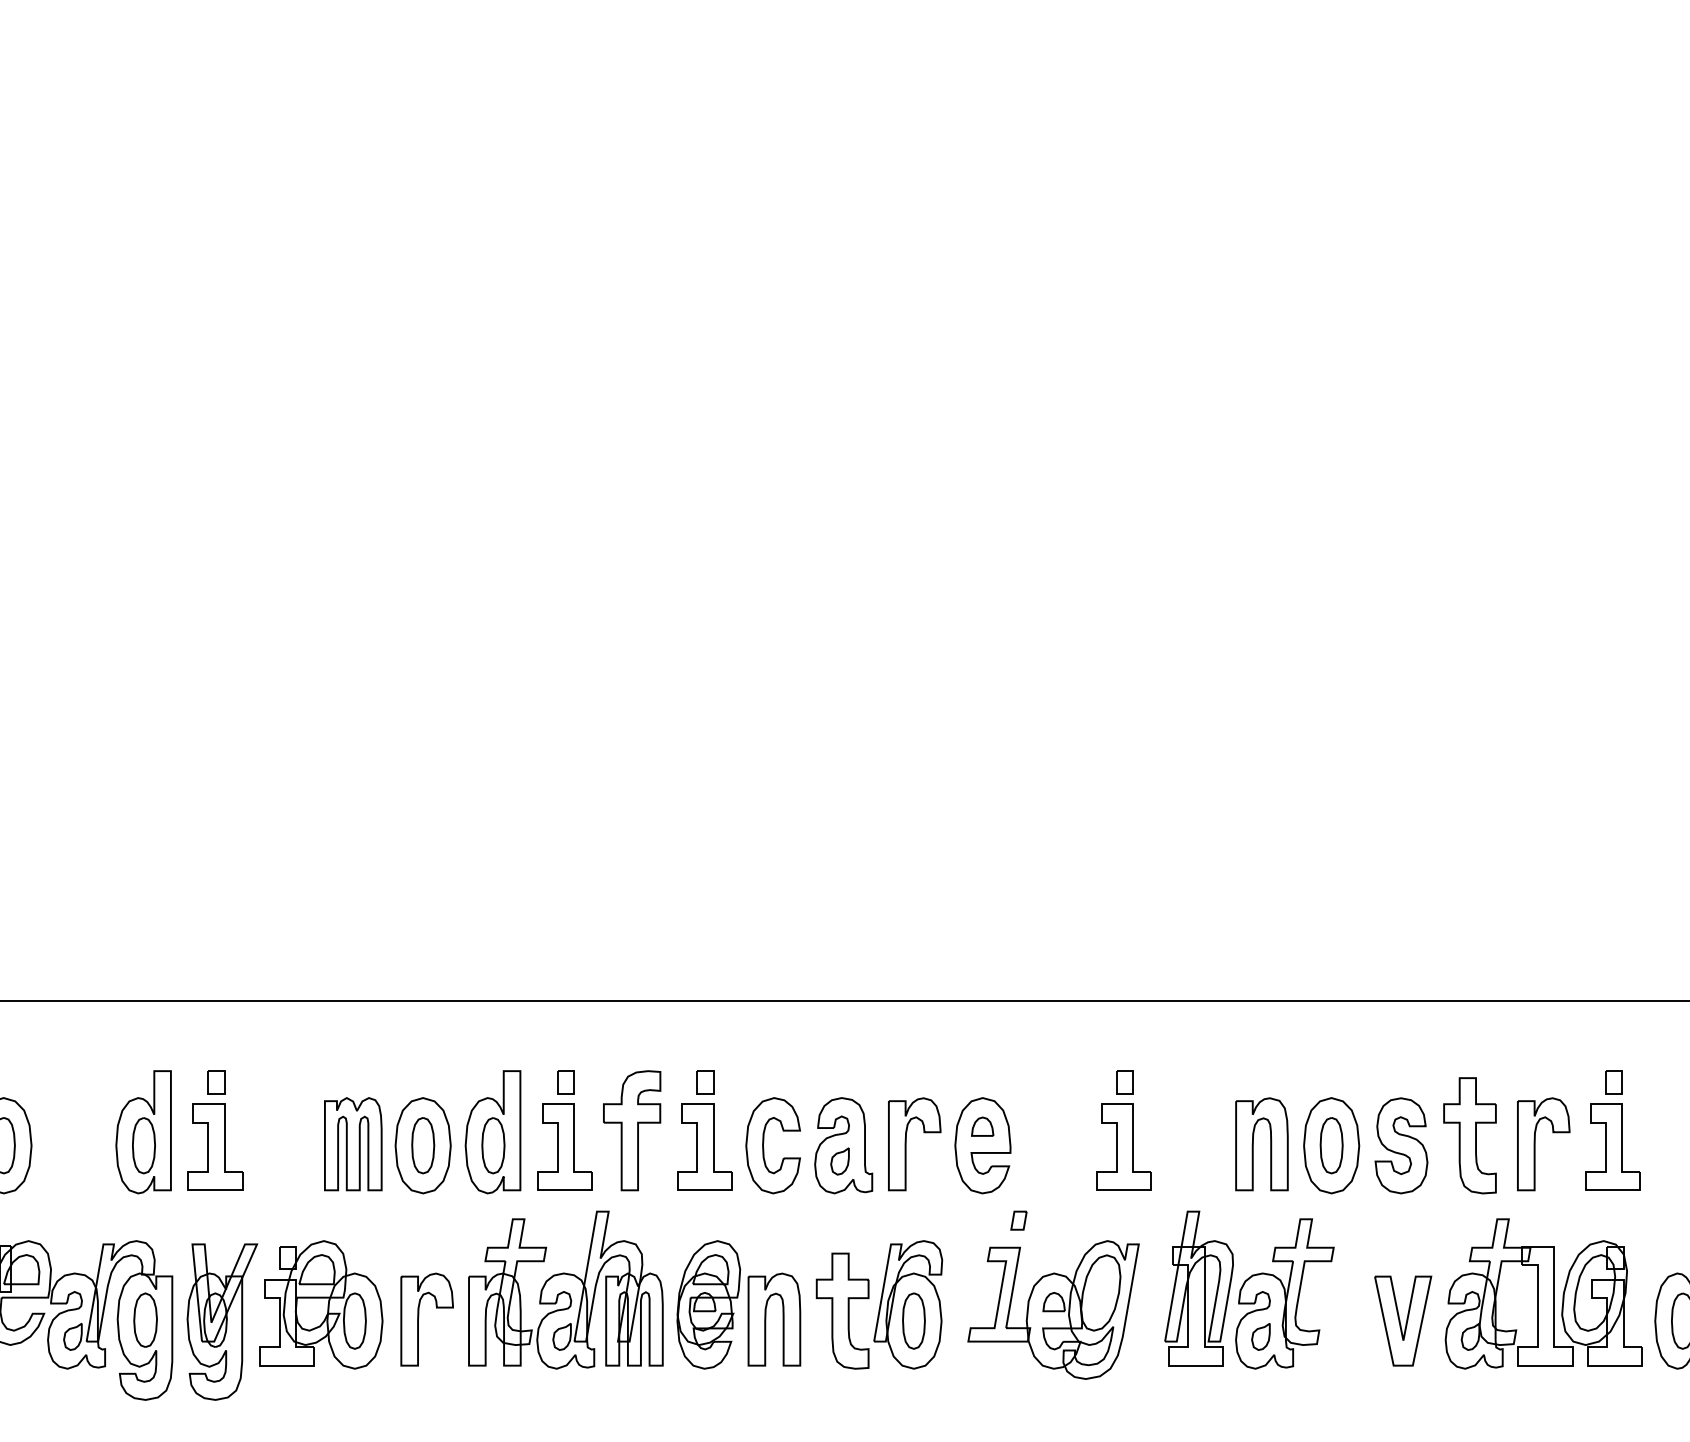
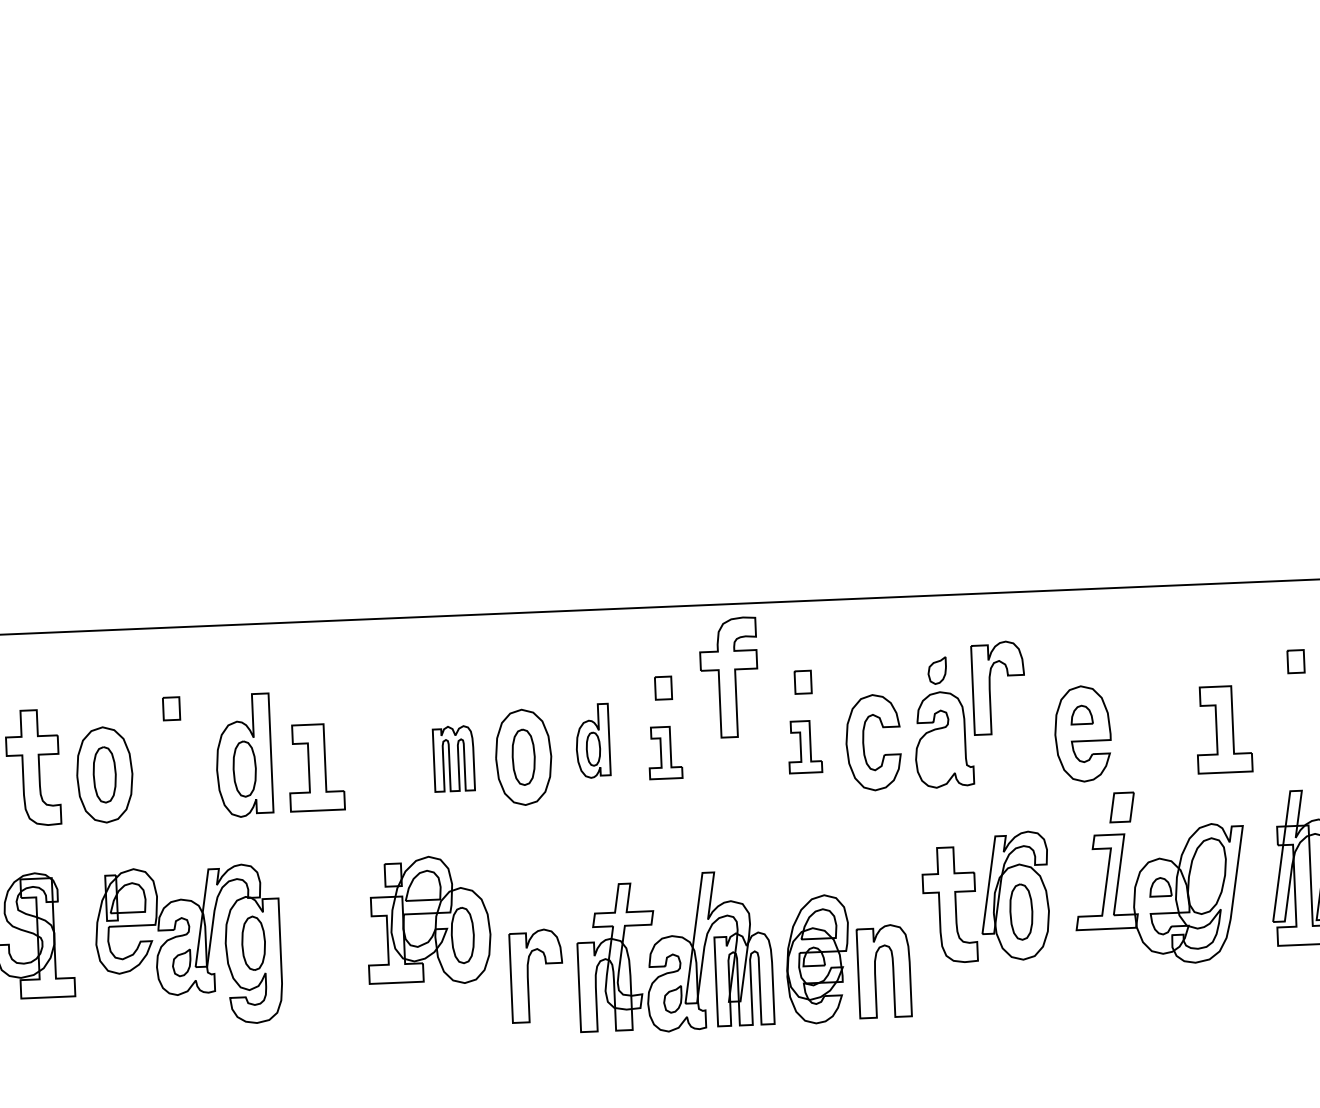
part: (216, 1082) -> (171, 708), moved
part: (1124, 1082) -> (1295, 661), moved
part: (632, 1130) -> (729, 677), moved
part: (492, 1132) -> (592, 741), size x0.6
part: (353, 1144) -> (454, 759), size x0.7
part: (906, 1144) -> (990, 688), moved
part: (564, 1146) -> (664, 752), size x0.6
part: (704, 1146) -> (804, 746), size x0.6
part: (839, 1161) -> (936, 670), moved
part: (1018, 1220) -> (1121, 807), size x1.6
part: (565, 1289) -> (674, 952), moved
part: (737, 1298) -> (846, 951), moved
part: (419, 1317) -> (529, 974), moved
part: (222, 1321) -> (330, 941), removed

